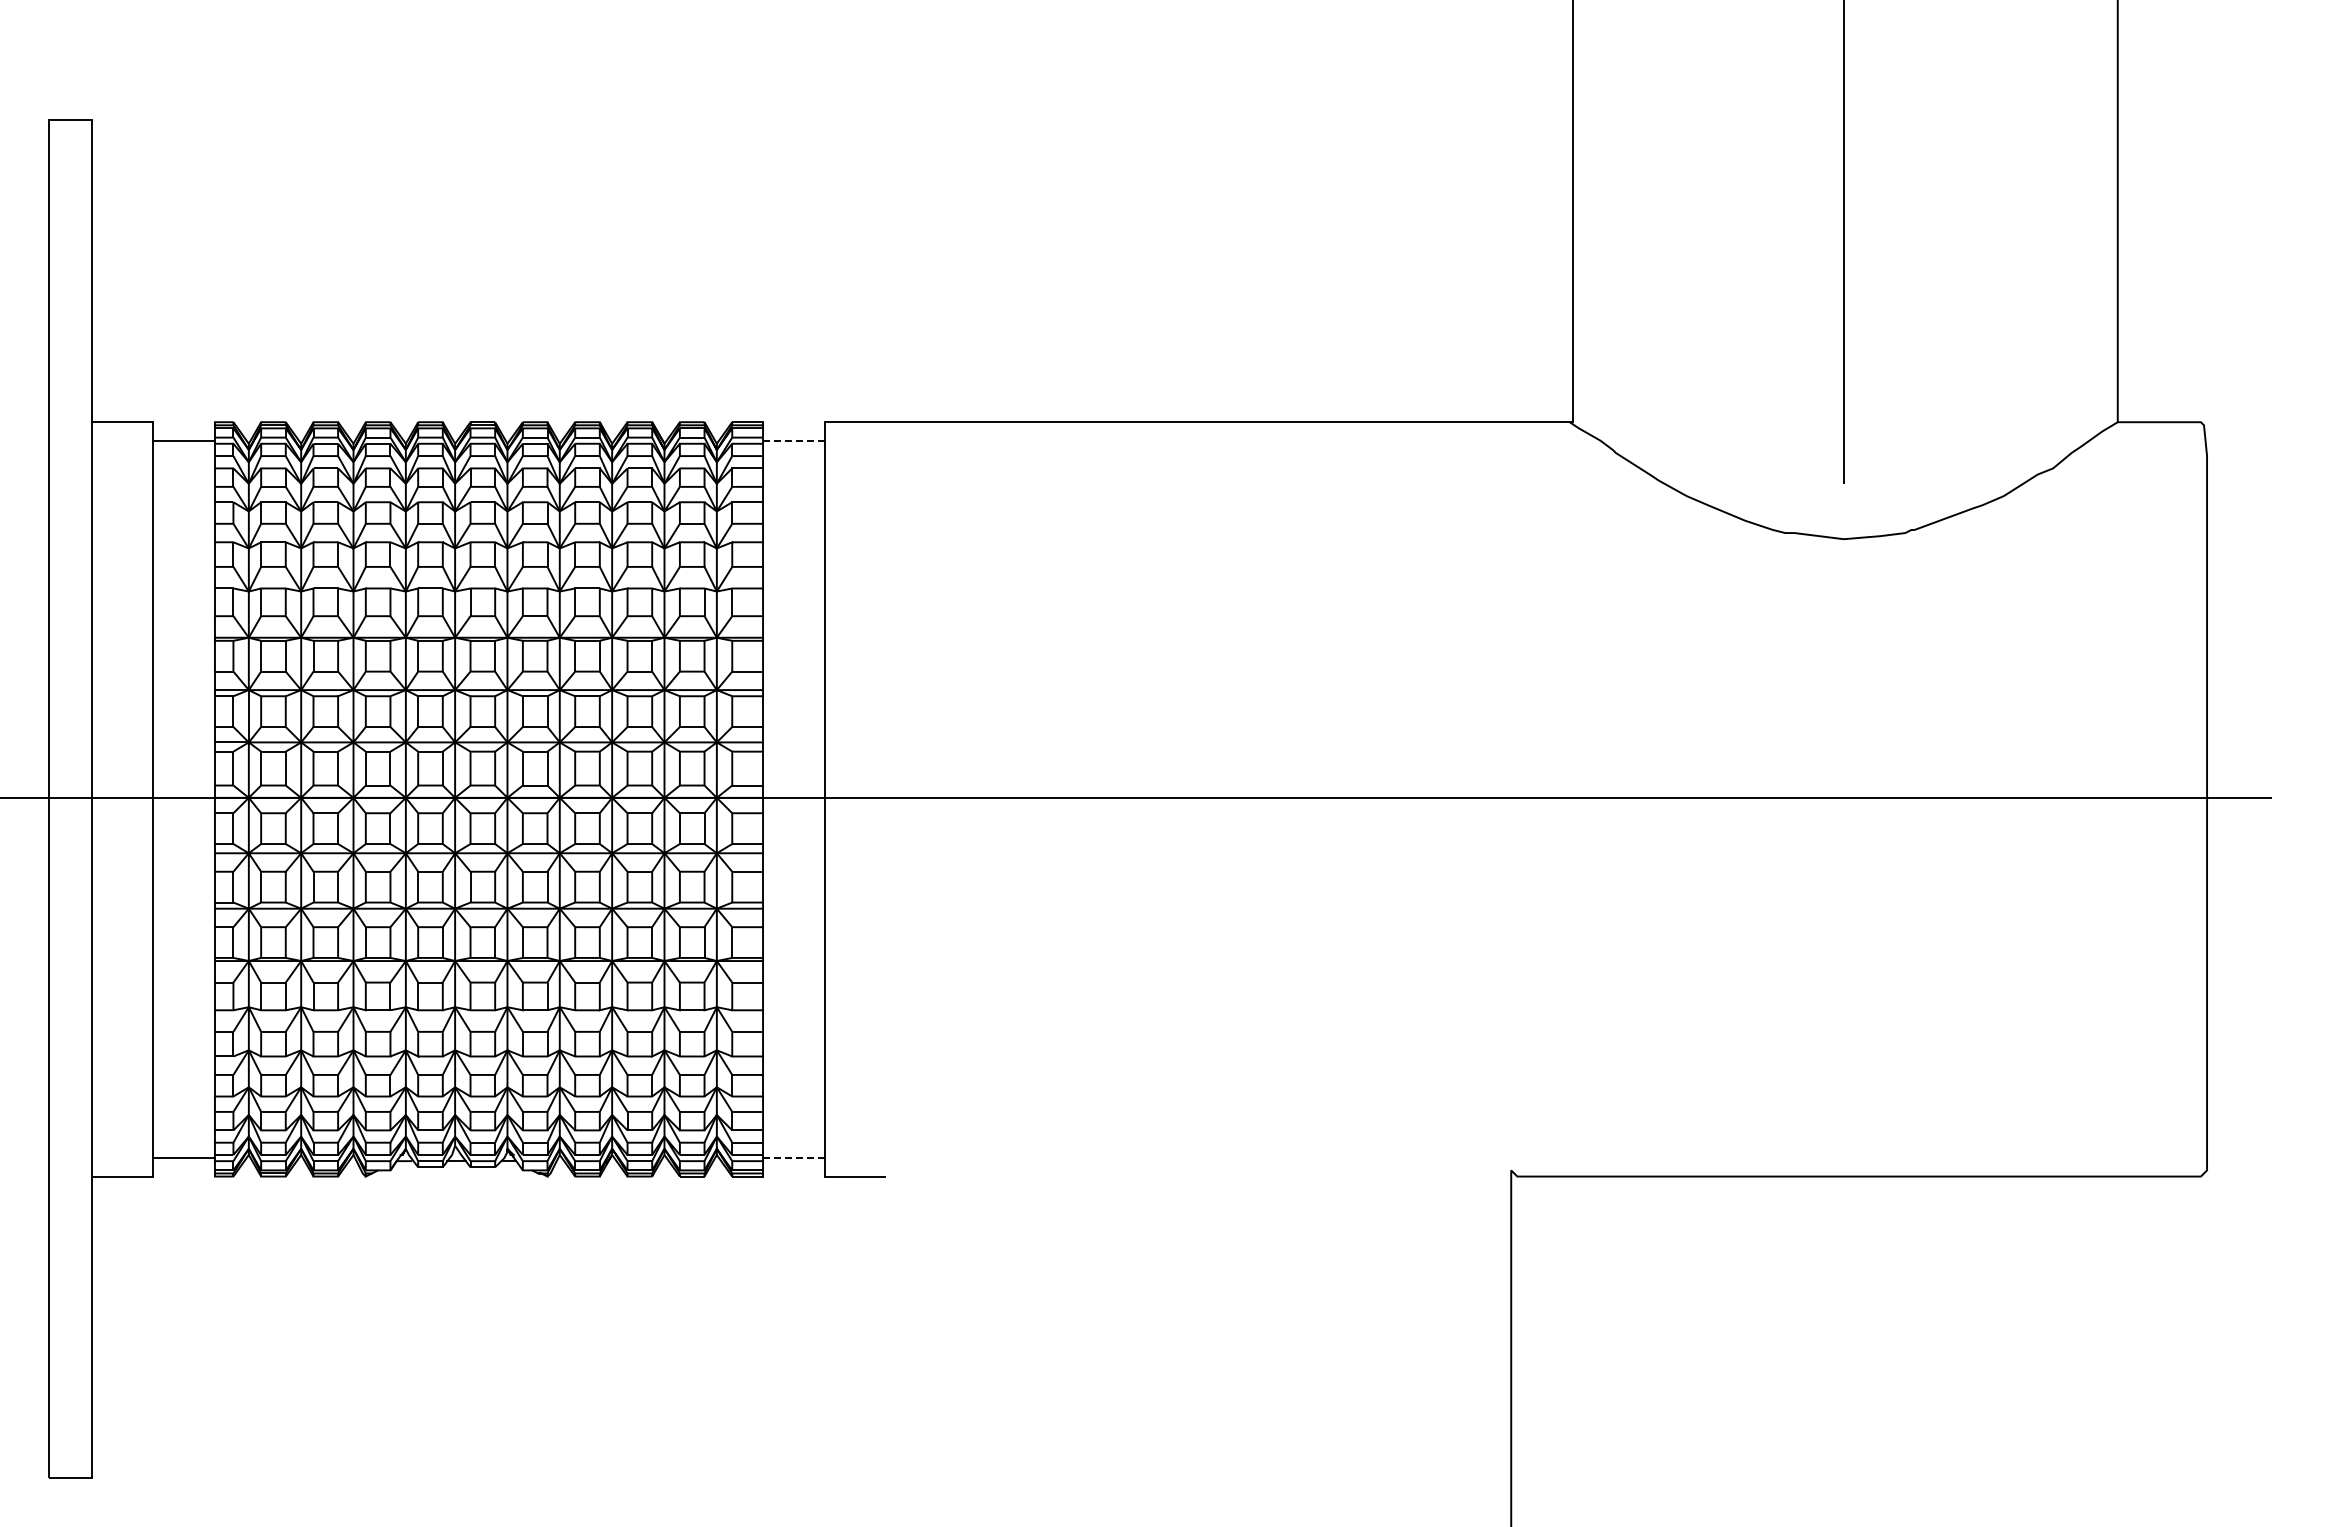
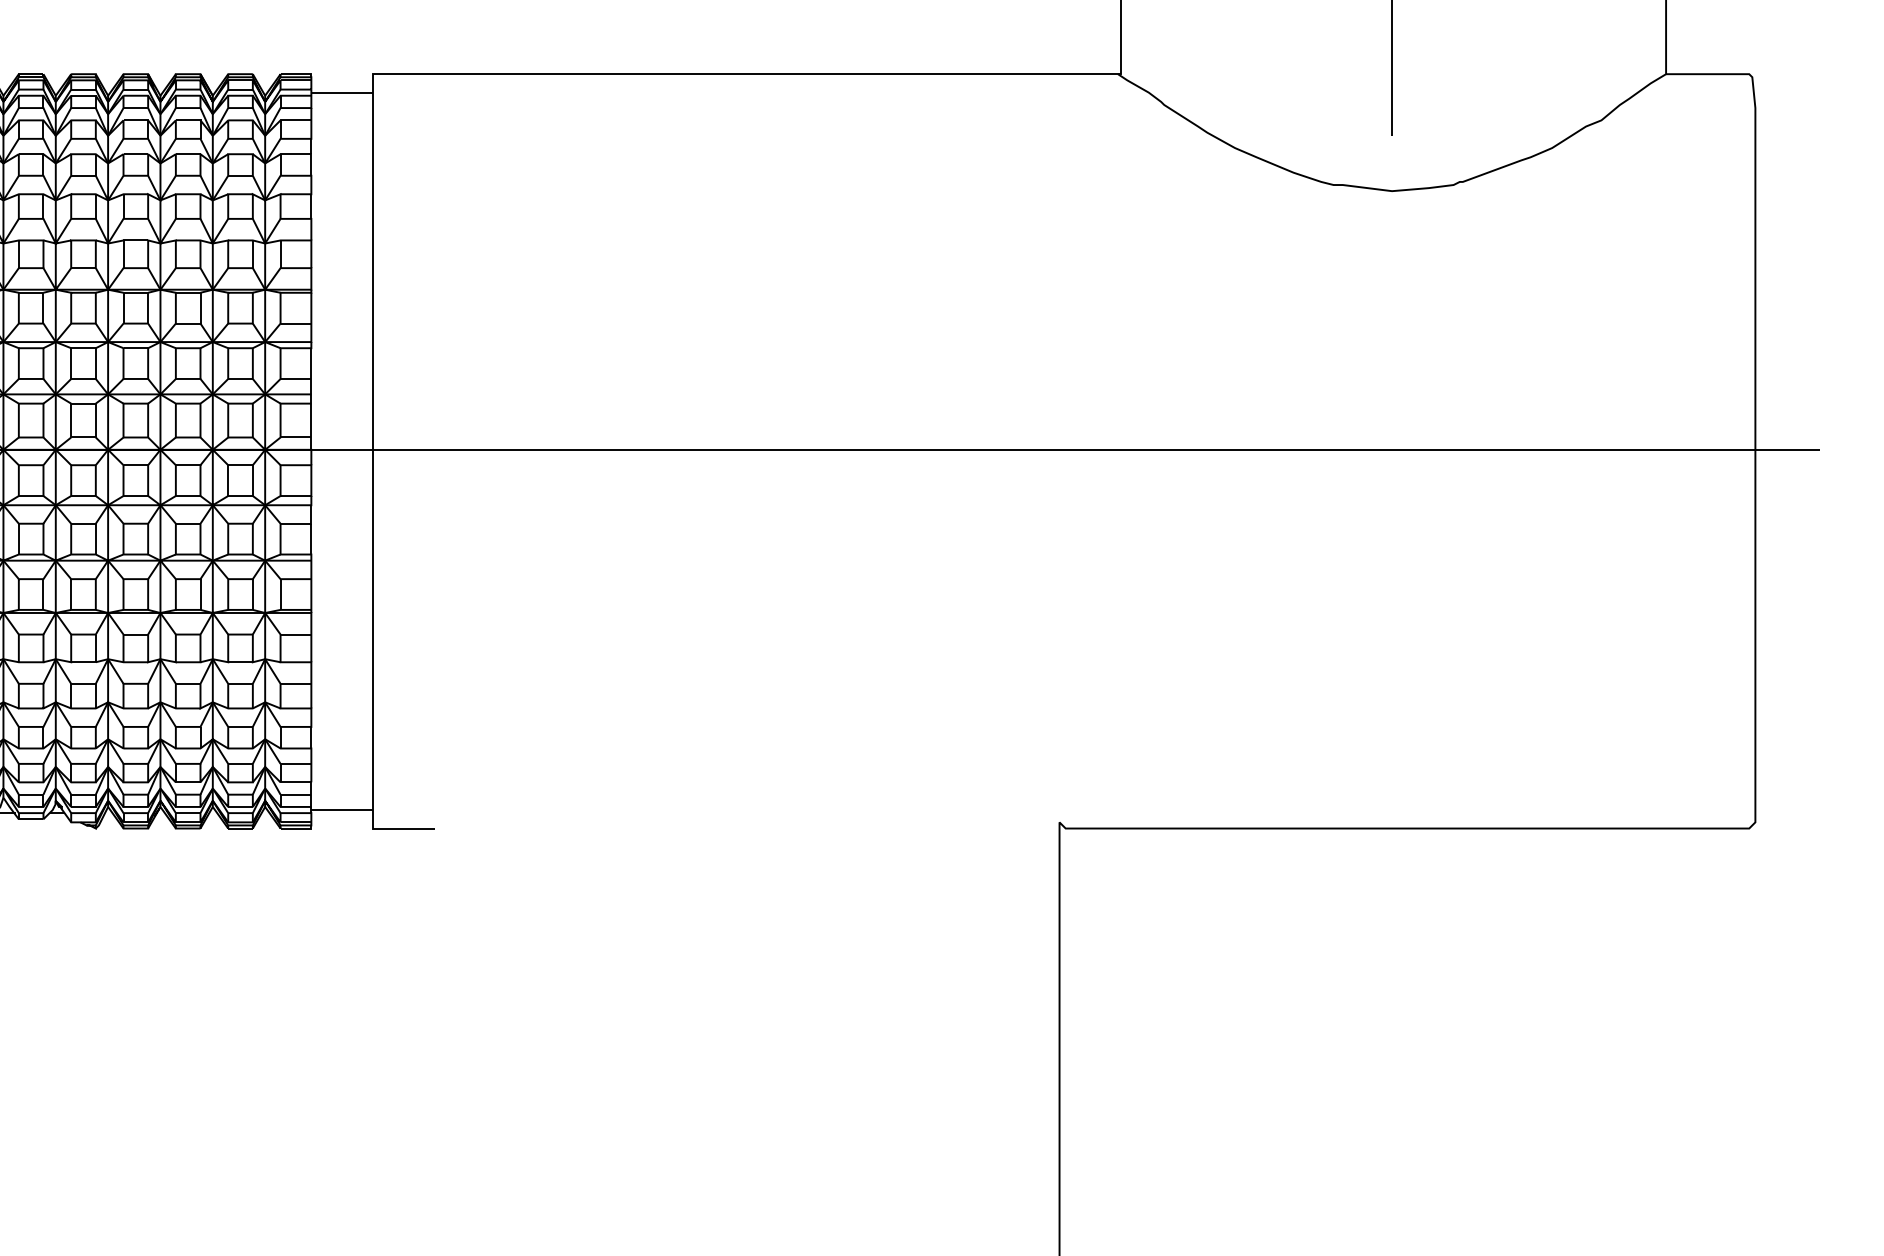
line: (793, 440) -> (341, 92), dashed -> solid
line: (793, 1158) -> (341, 810), dashed -> solid

